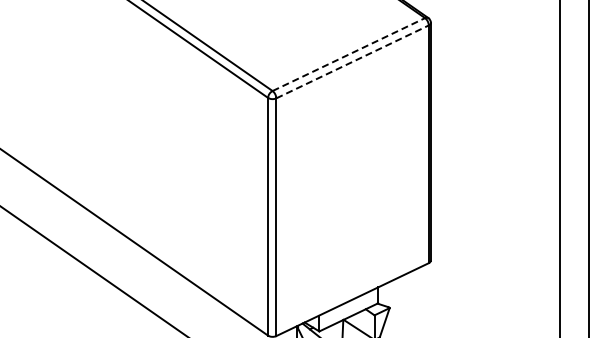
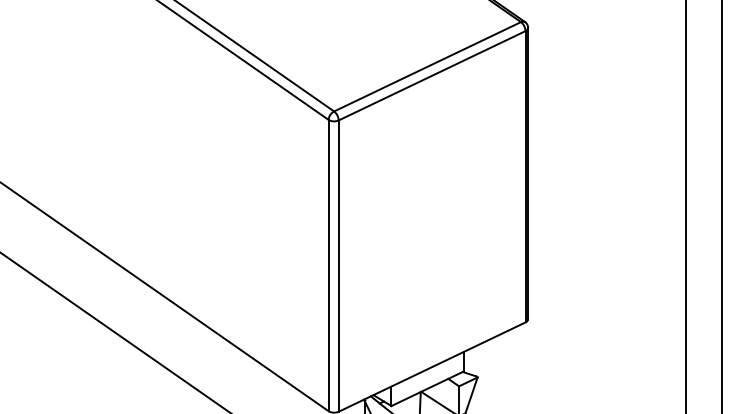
line: (348, 54) -> (427, 66), dashed -> solid
line: (352, 61) -> (432, 75), dashed -> solid

